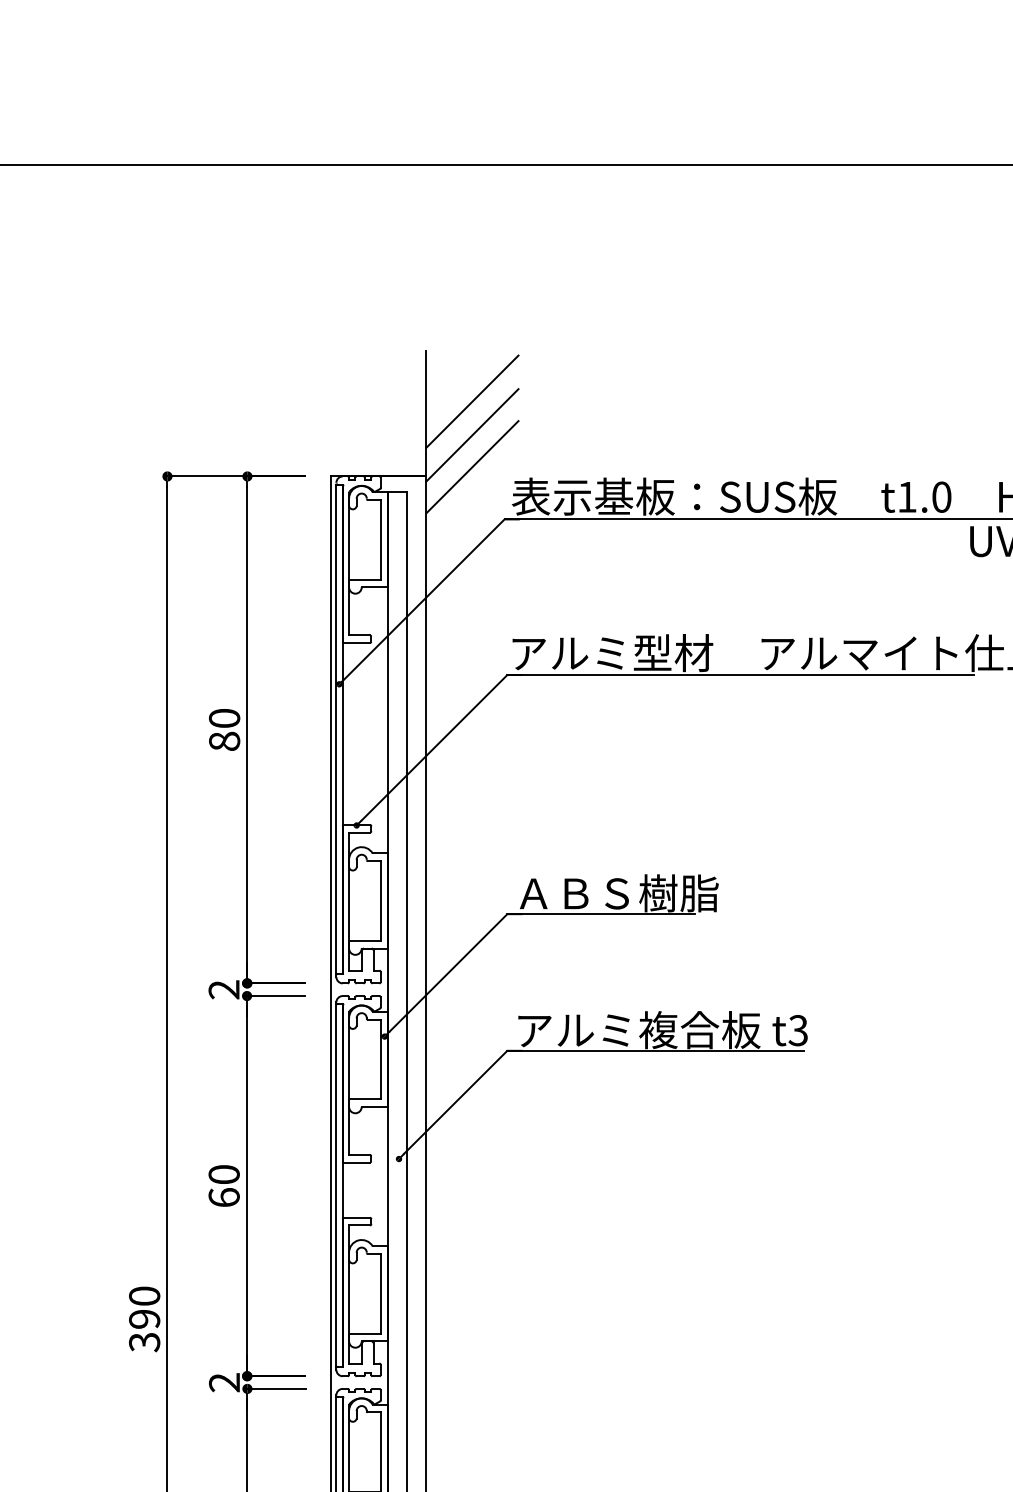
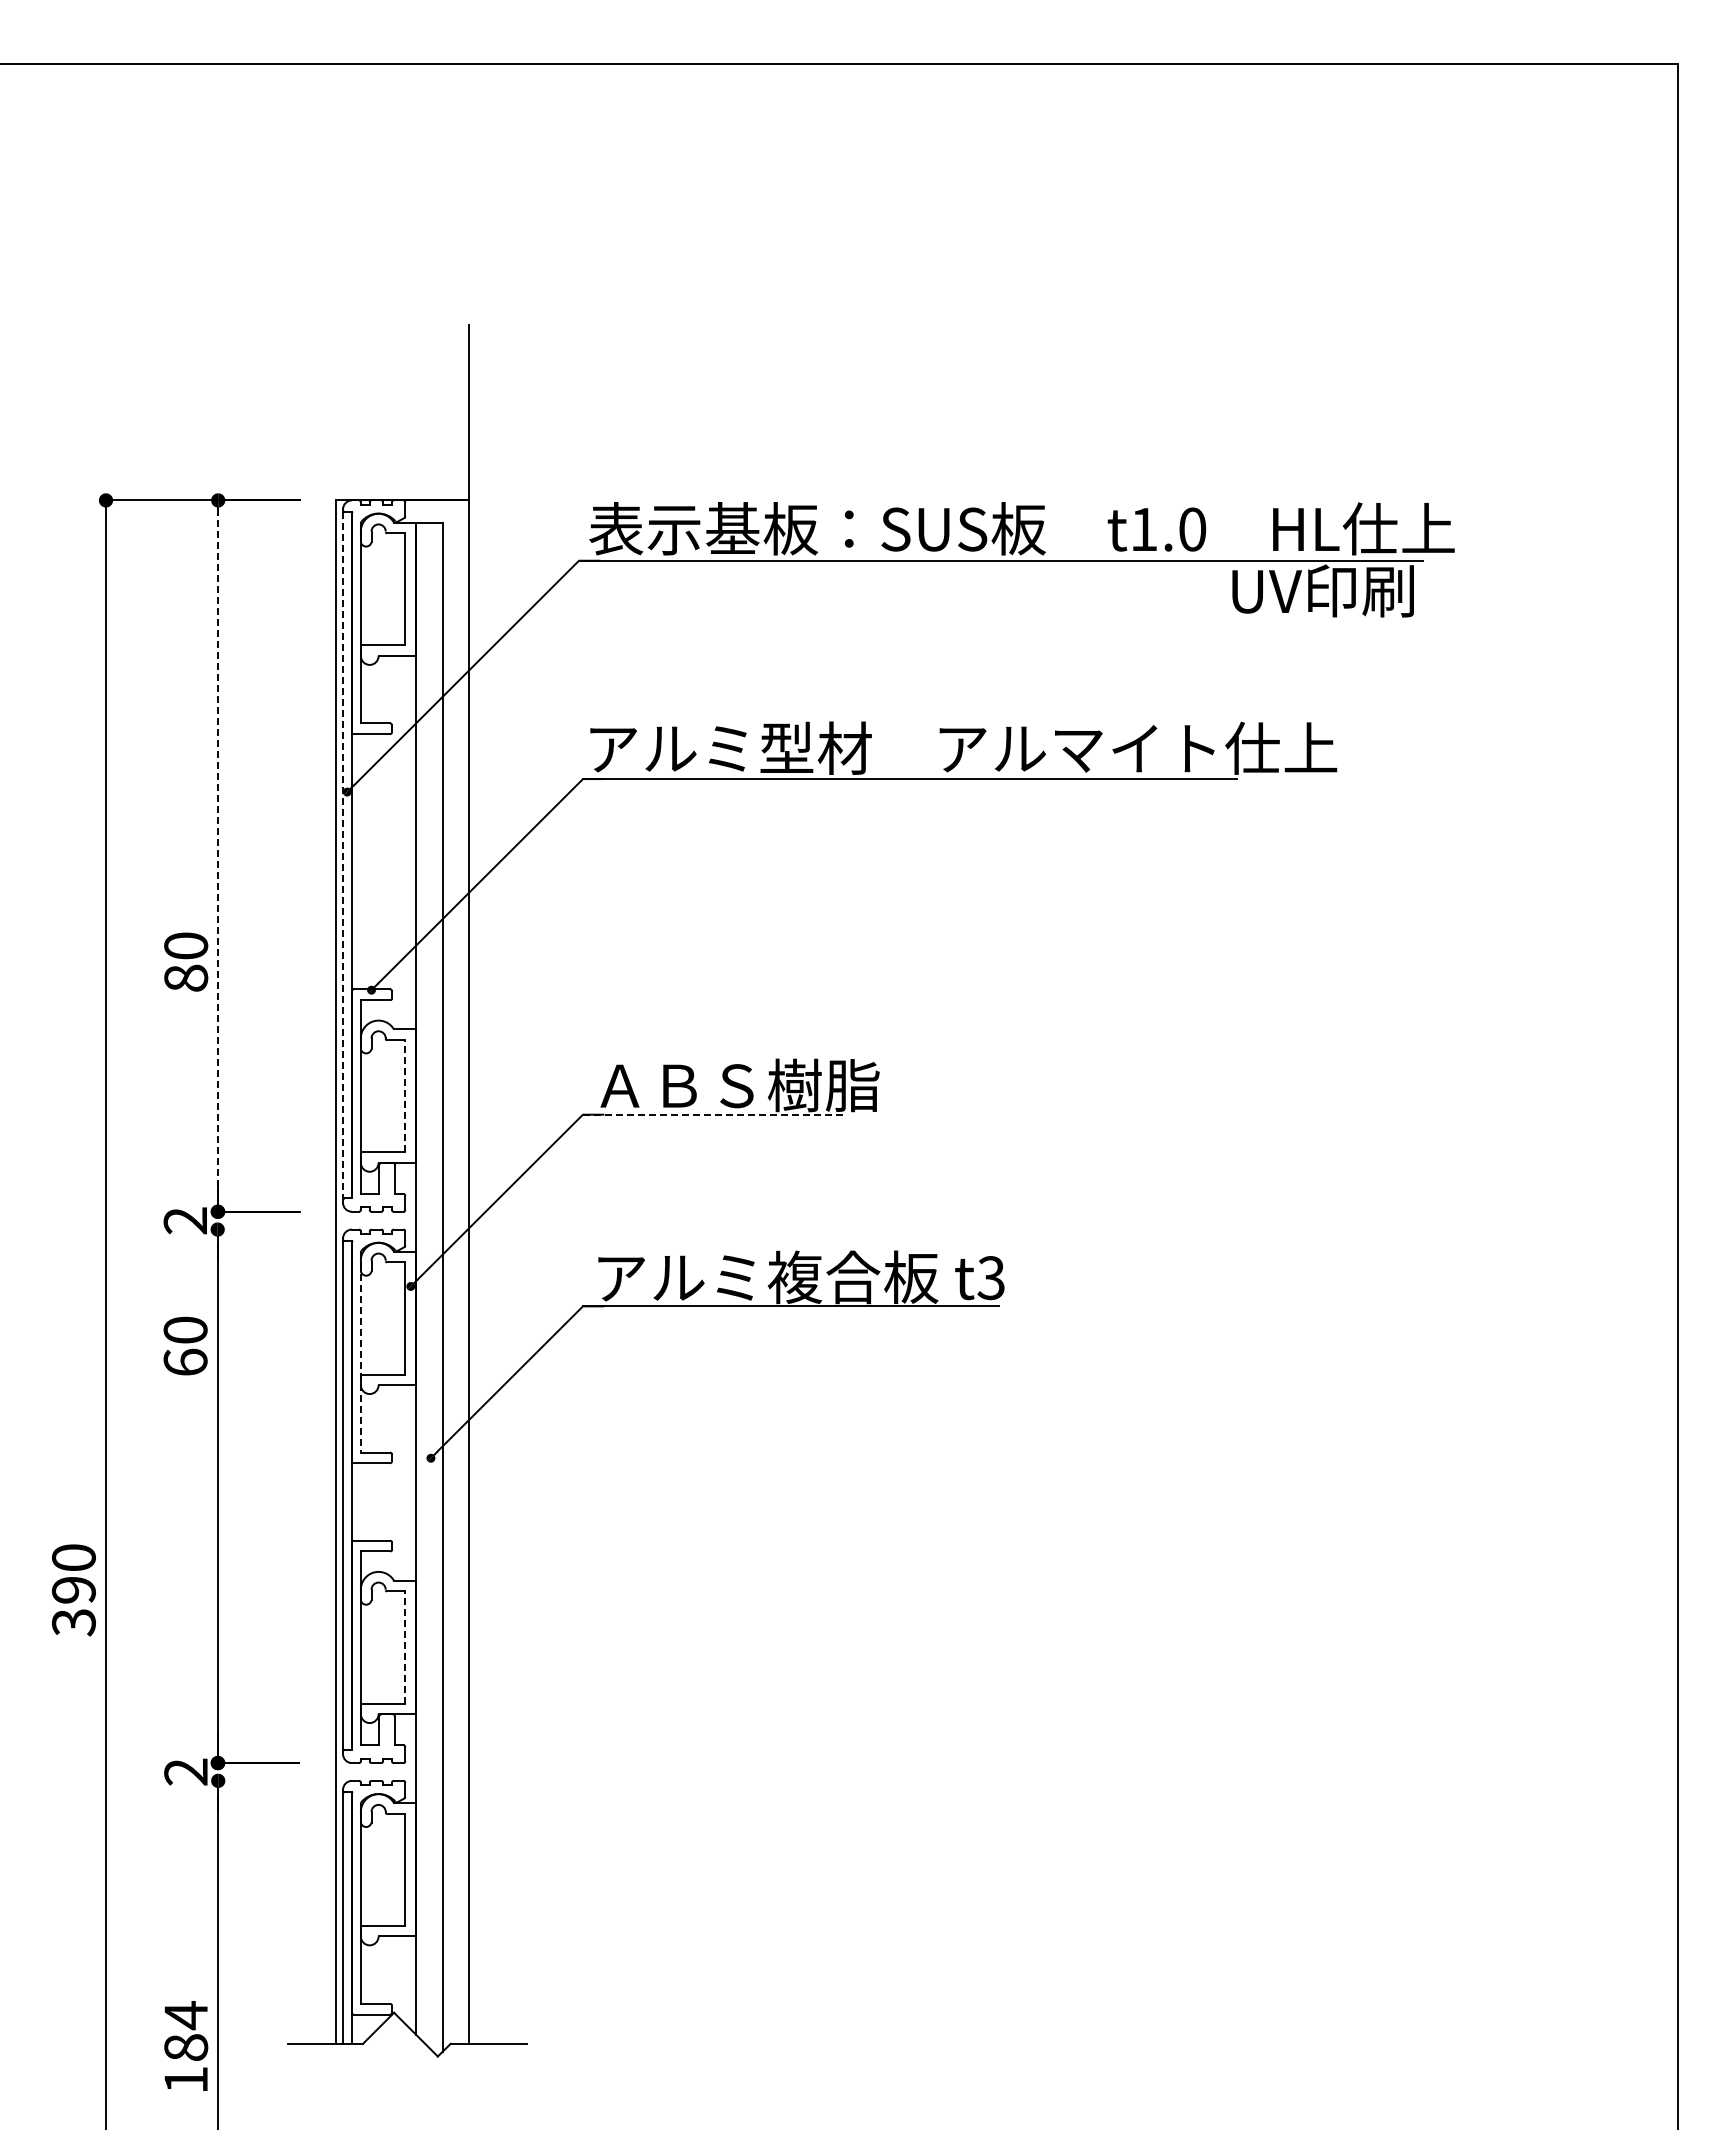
line: (472, 401) -> (533, 395), removed
line: (472, 435) -> (533, 442), removed
line: (472, 467) -> (533, 487), removed
text: (224, 729) -> (186, 961), moved
line: (247, 729) -> (218, 855), solid -> dashed
line: (336, 729) -> (343, 855), solid -> dashed
line: (380, 900) -> (405, 1095), solid -> dashed
line: (601, 914) -> (714, 1114), solid -> dashed
line: (276, 996) -> (258, 1229), removed
line: (348, 1083) -> (360, 1352), solid -> dashed
text: (224, 1185) -> (185, 1345), moved
line: (380, 1293) -> (405, 1646), solid -> dashed
text: (144, 1319) -> (73, 1590), moved
line: (276, 1388) -> (258, 1780), removed

